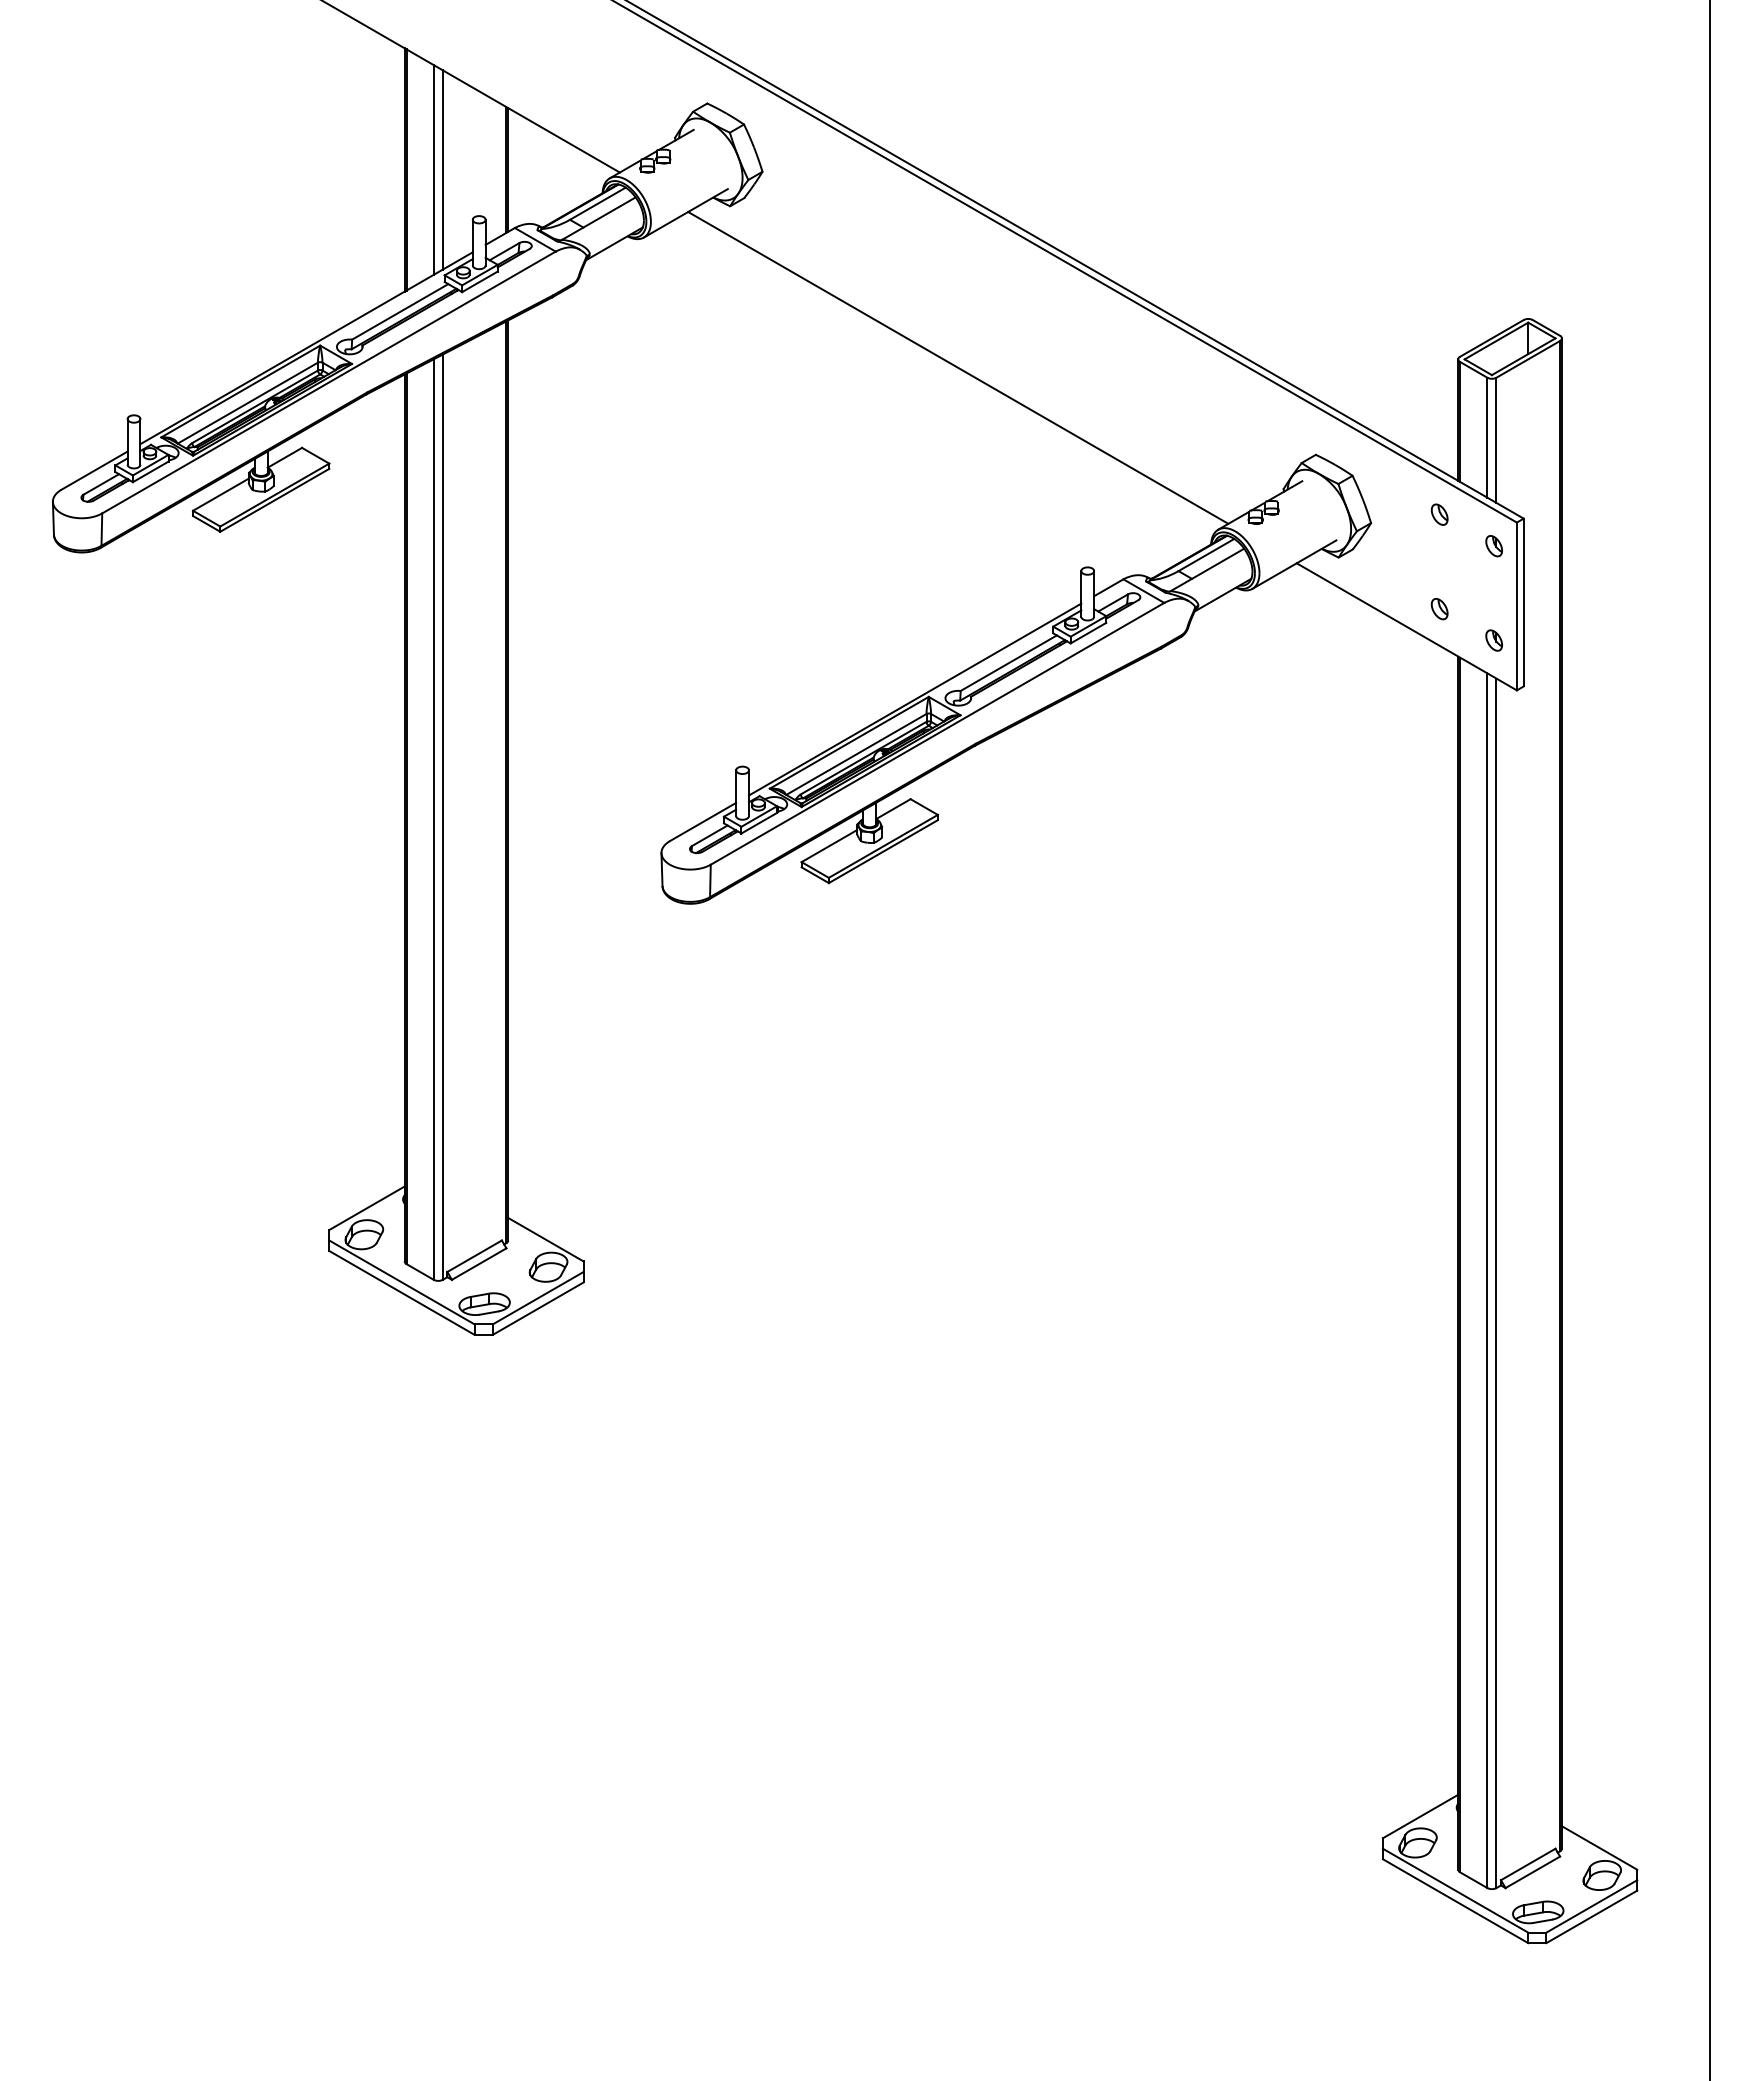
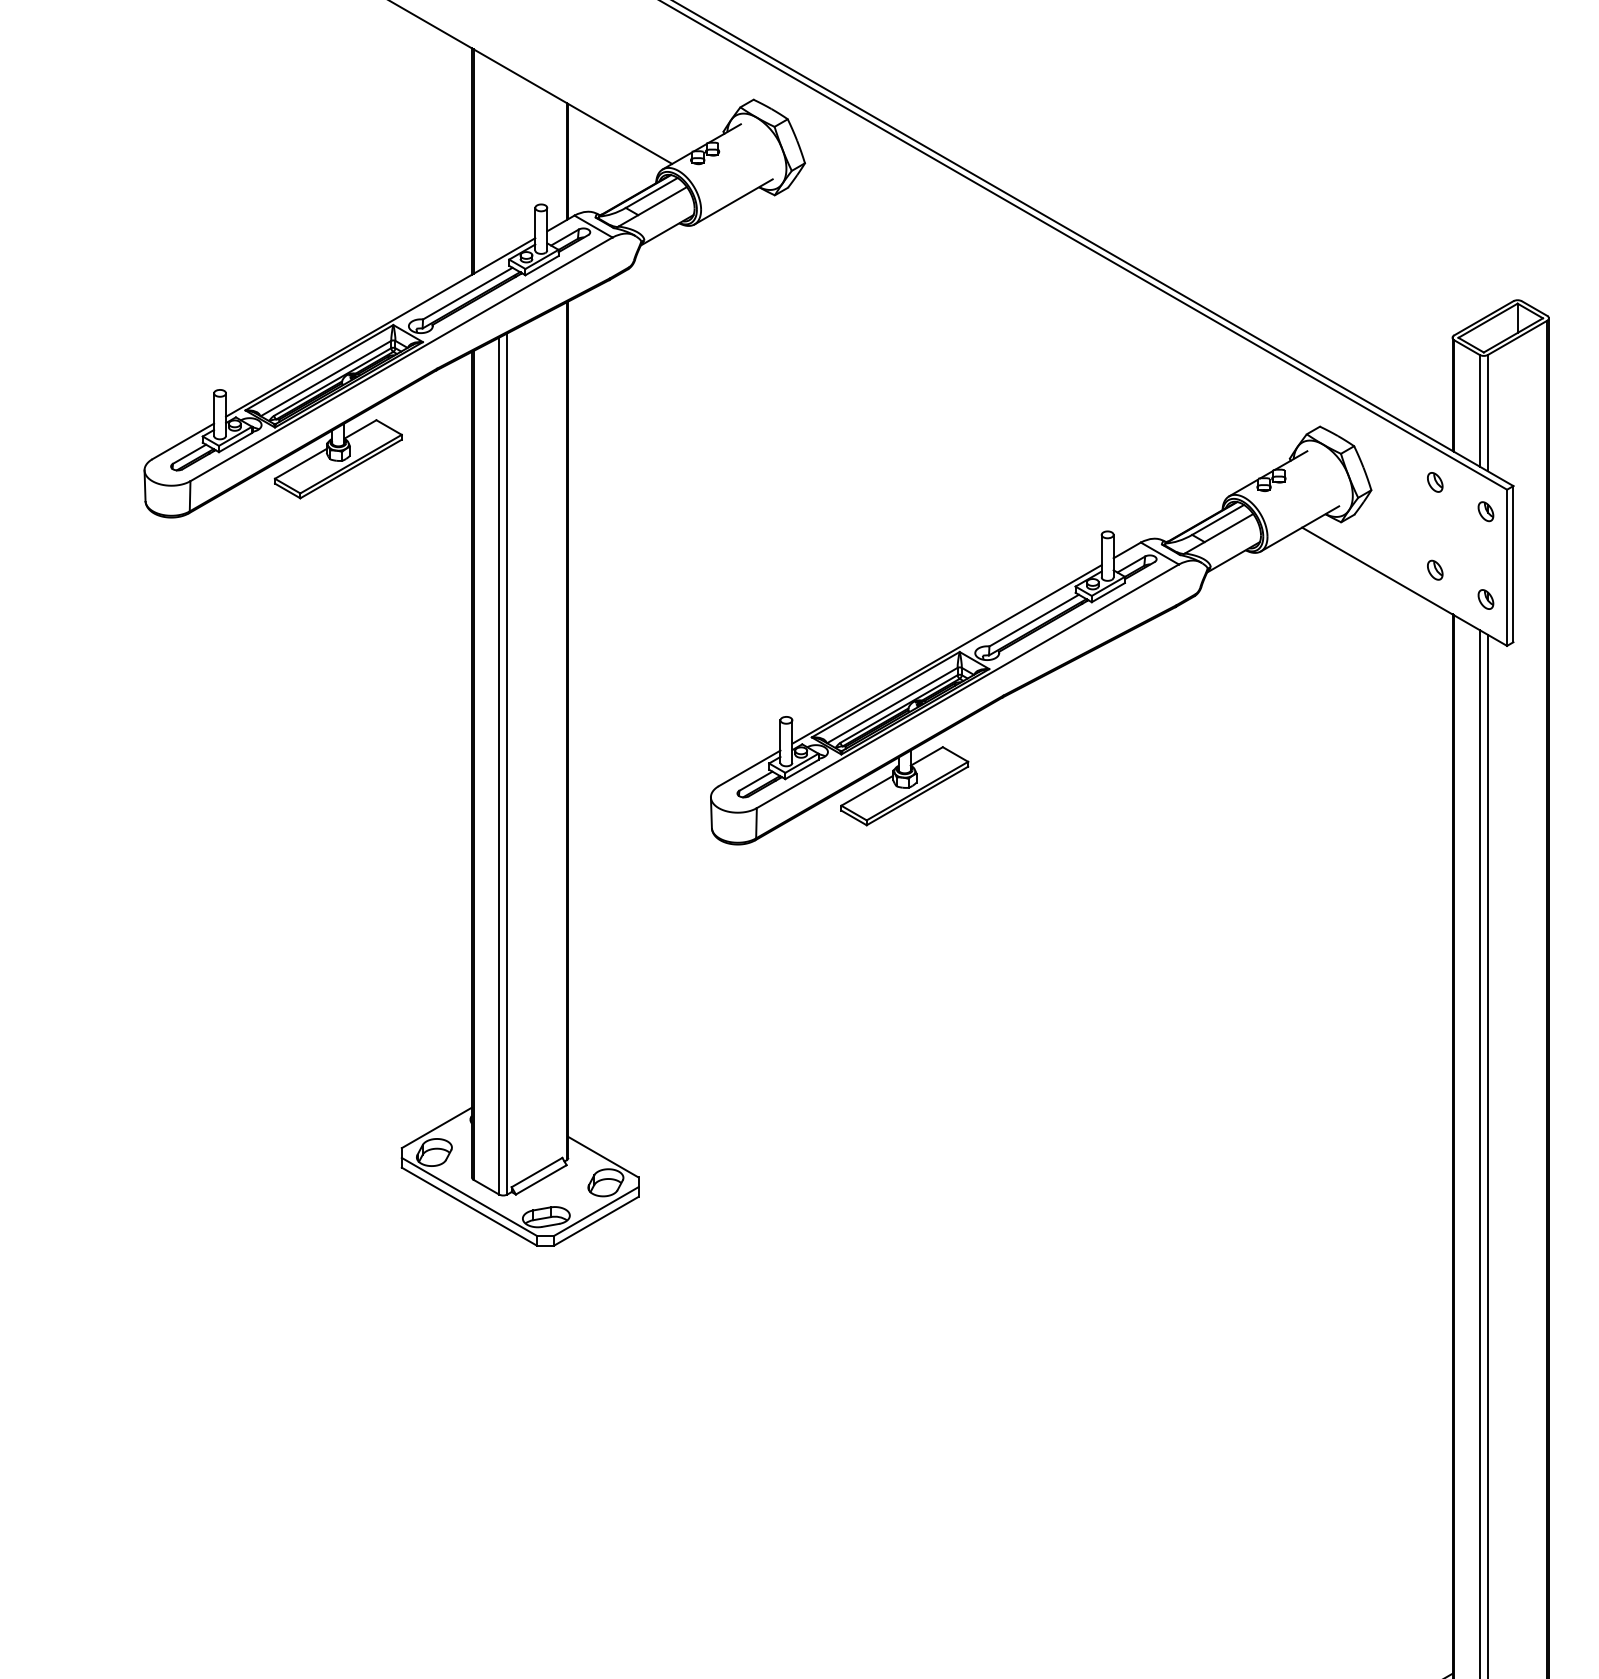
line: (433, 169) -> (498, 161), removed
line: (442, 169) -> (507, 161), removed
line: (958, 367) -> (987, 345), removed

